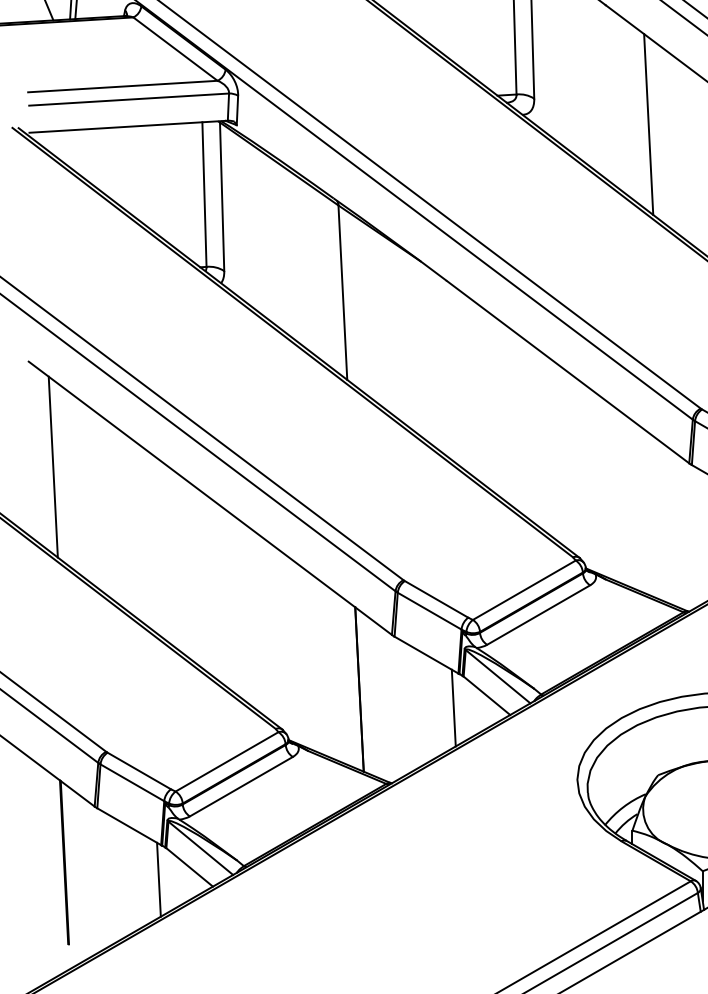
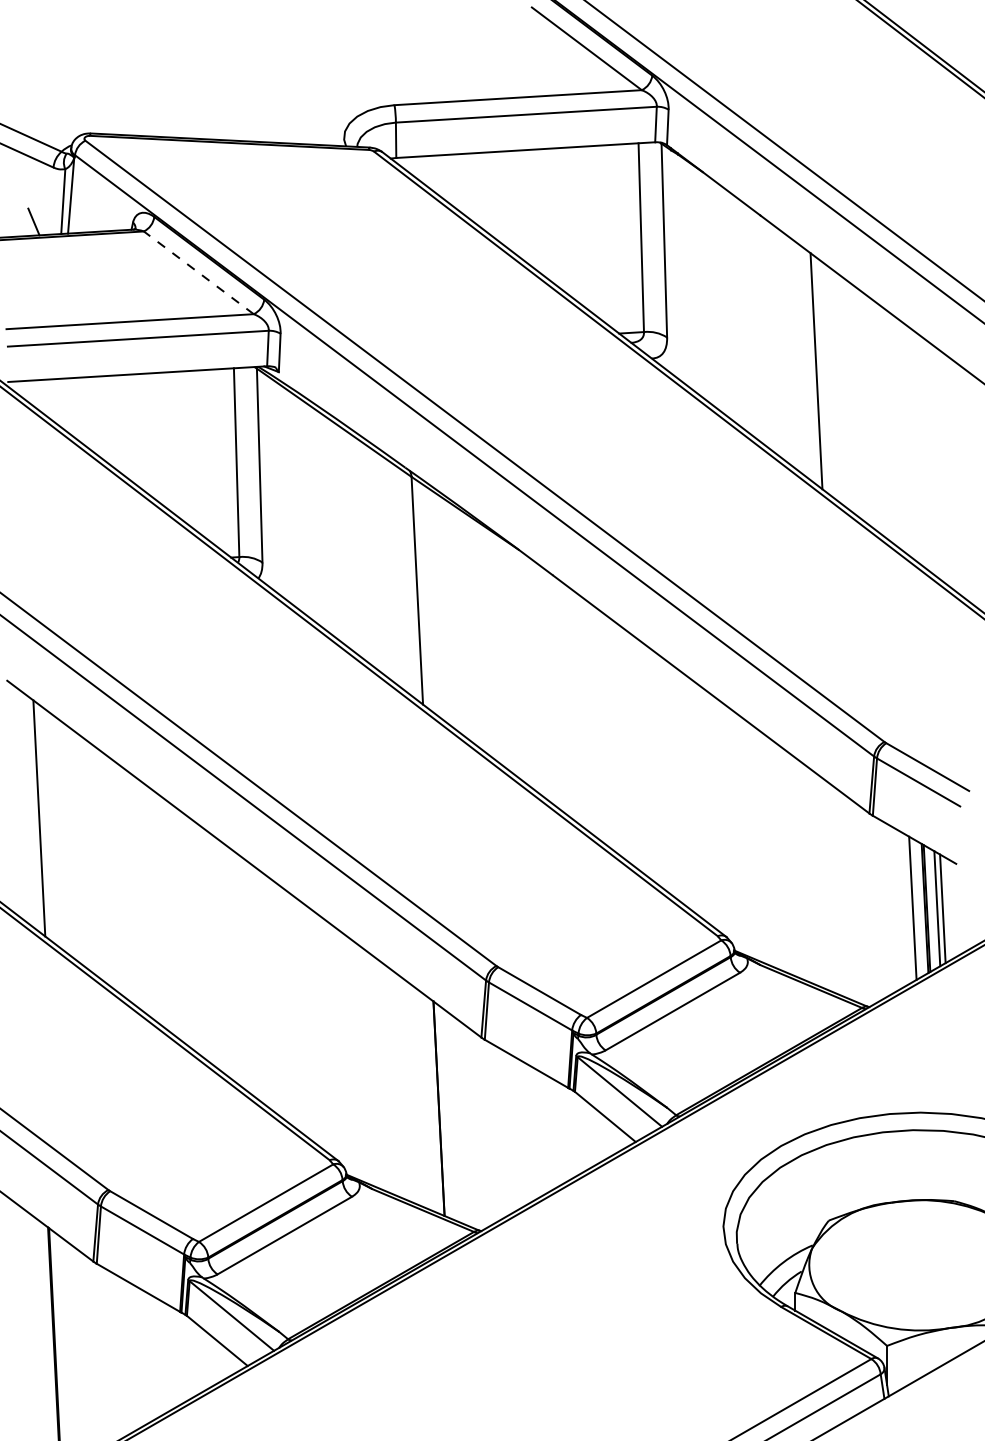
line: (175, 48) -> (198, 272), solid -> dashed
line: (453, 707) -> (561, 1132), removed
line: (158, 879) -> (176, 1356), removed

